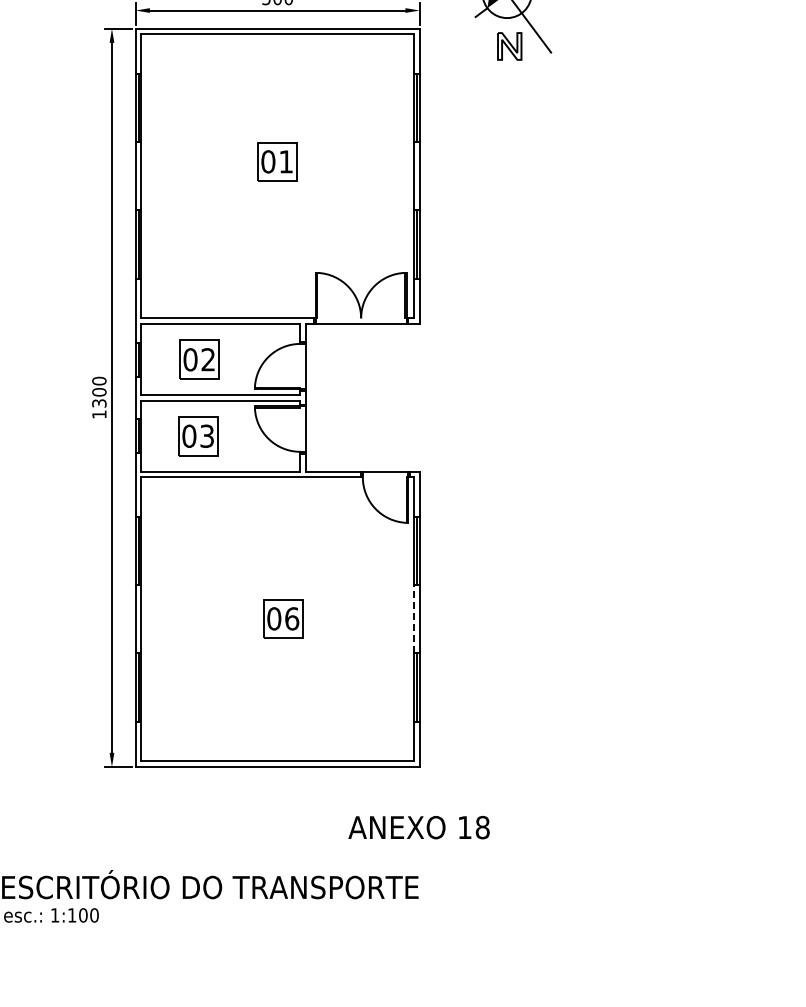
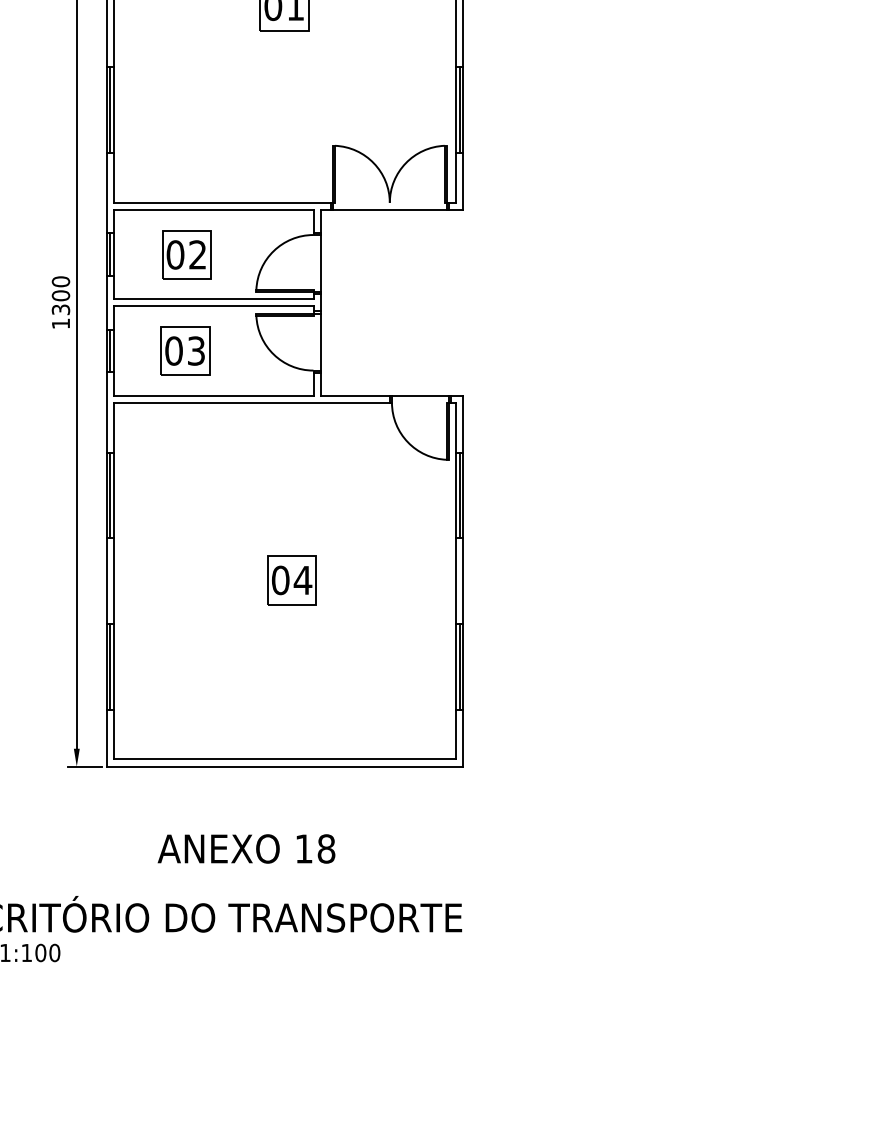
text: (291, 618) -> (302, 579), 06 -> 04
line: (413, 618) -> (455, 579), dashed -> solid
text: (418, 827) -> (245, 848), moved

